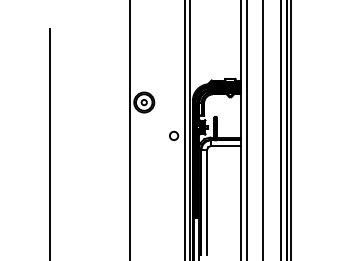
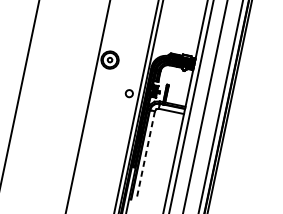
line: (207, 202) -> (145, 155), solid -> dashed

